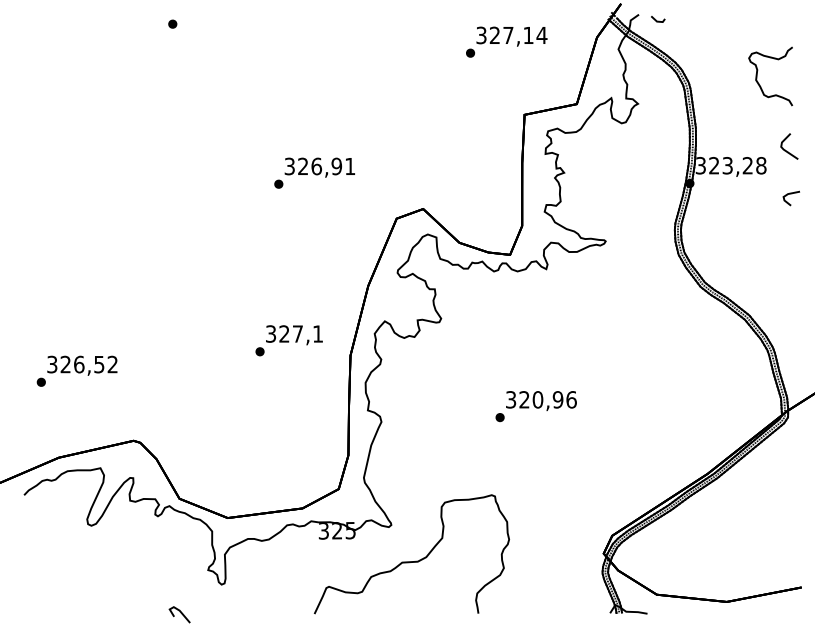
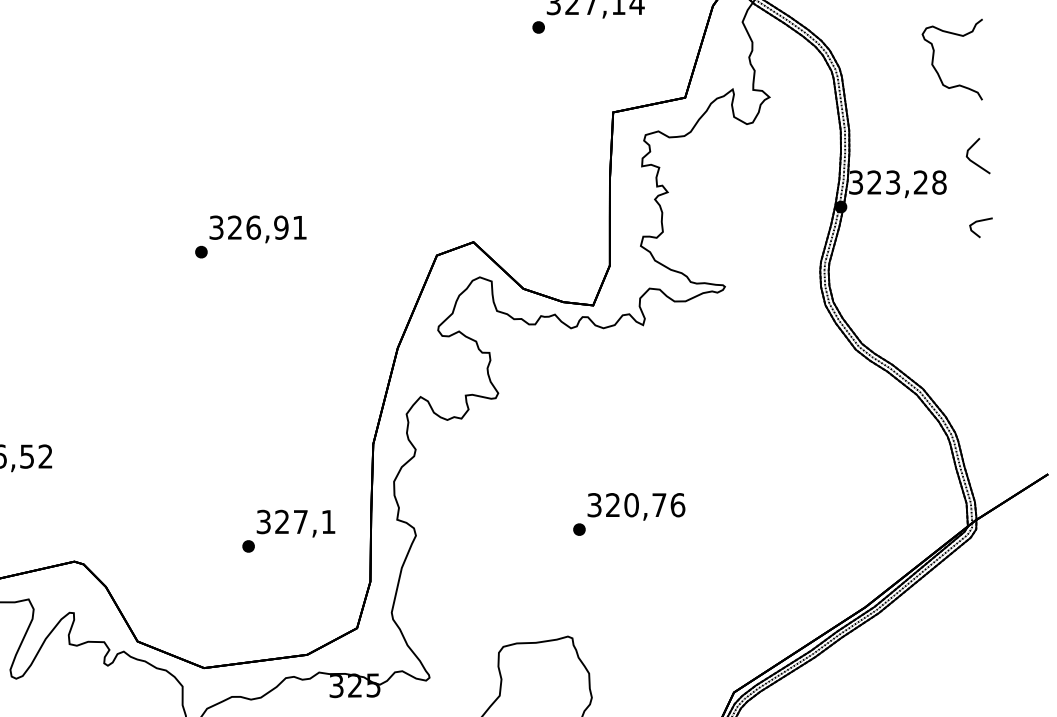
text: (314, 172) -> (250, 235), moved
text: (288, 340) -> (287, 530), moved
text: (557, 399) -> (658, 504), 320,96 -> 320,76

